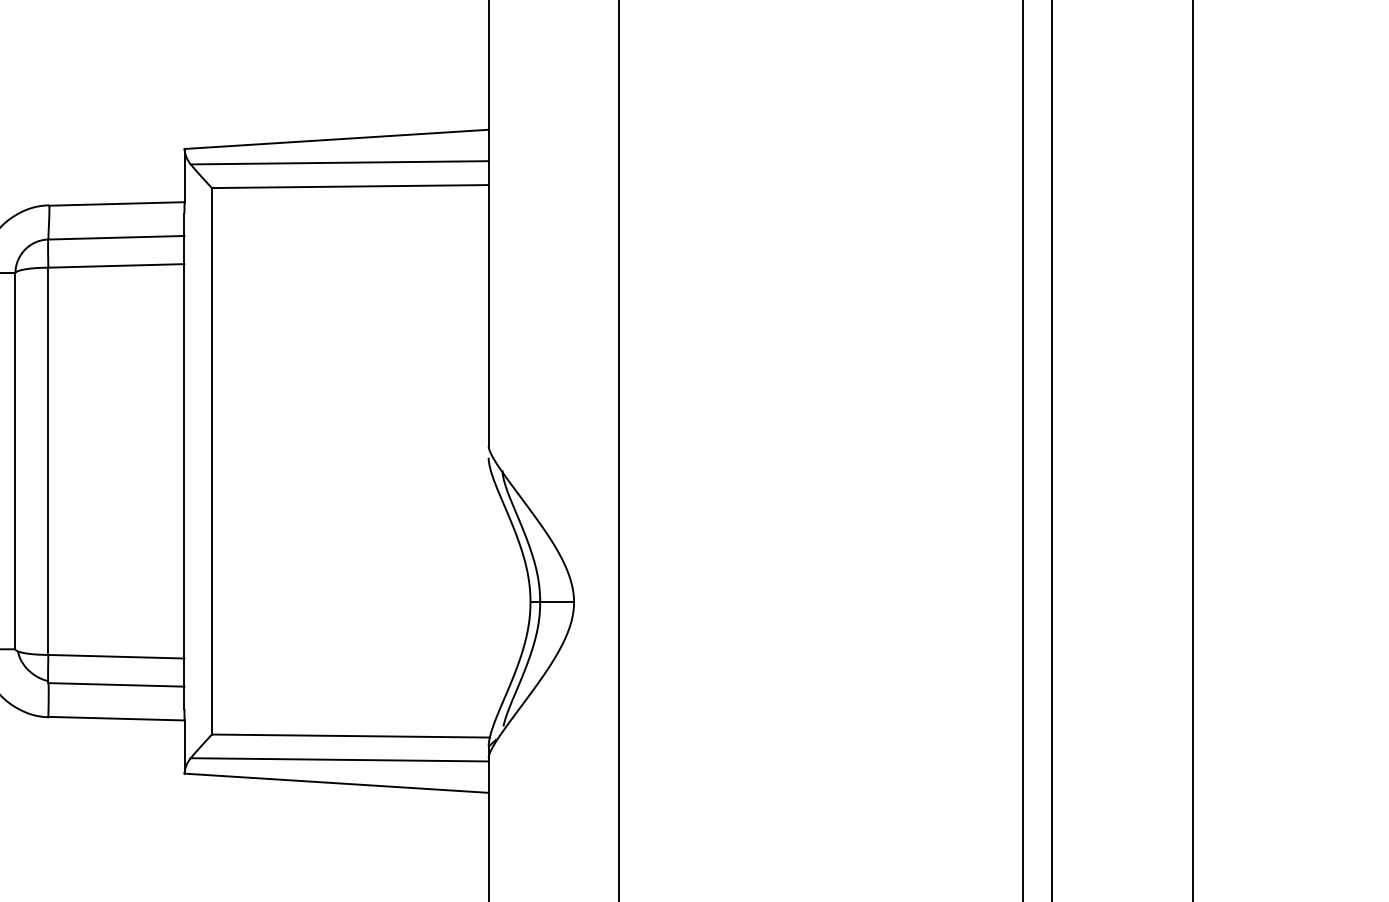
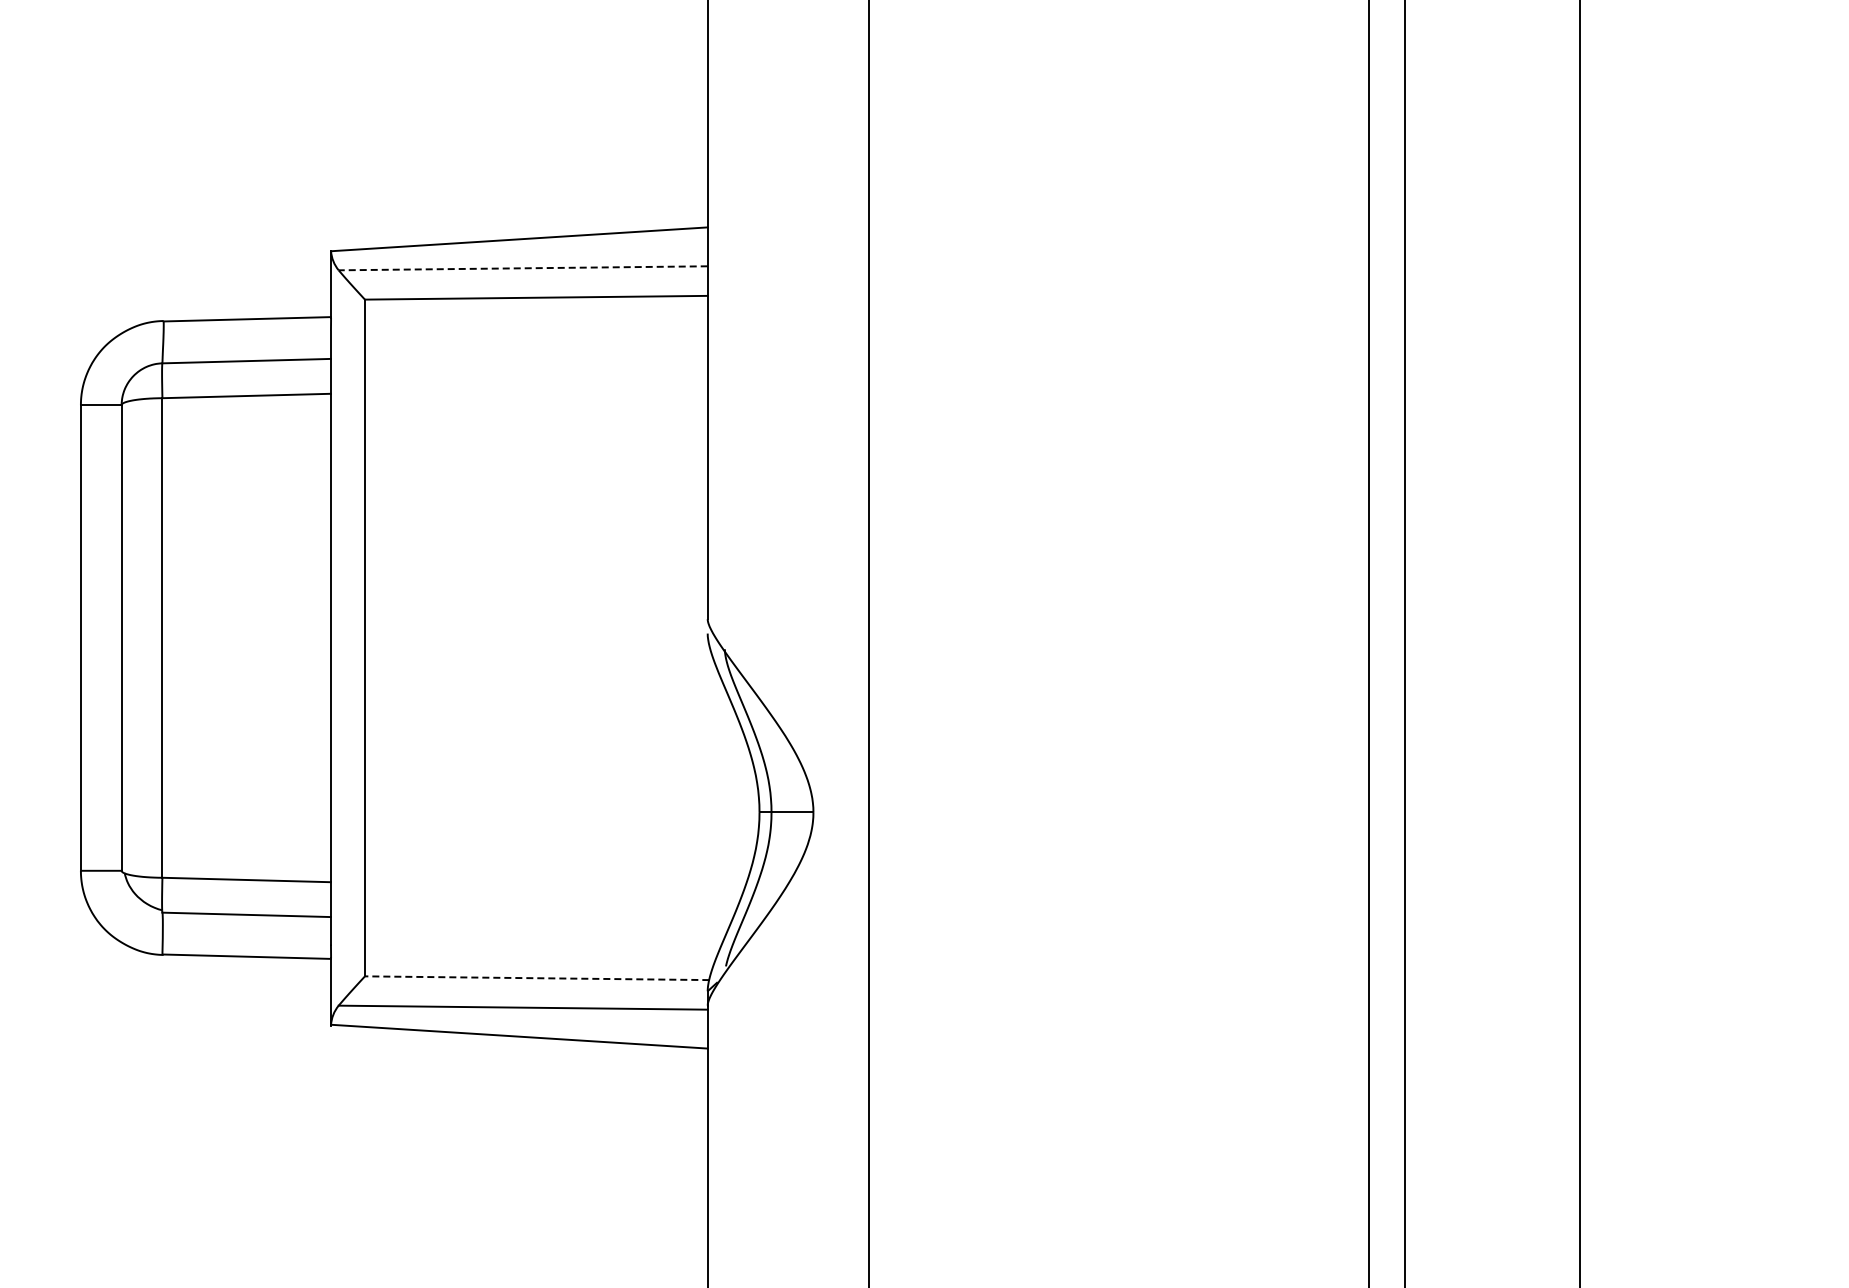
line: (339, 162) -> (523, 268), solid -> dashed
line: (350, 736) -> (536, 978), solid -> dashed

